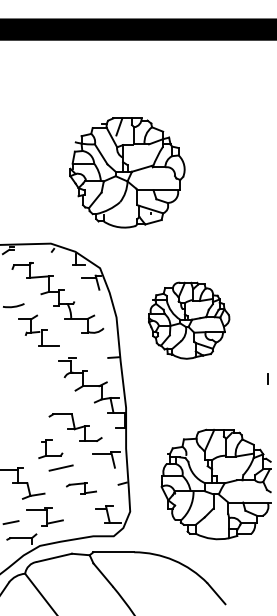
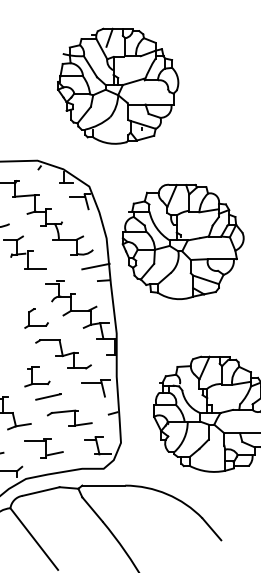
part: (188, 320) -> (182, 241), size x1.43
line: (106, 343) -> (96, 265), added
part: (49, 393) -> (36, 318), added
part: (81, 488) -> (69, 418), size x1.43
part: (44, 516) -> (43, 447), moved

